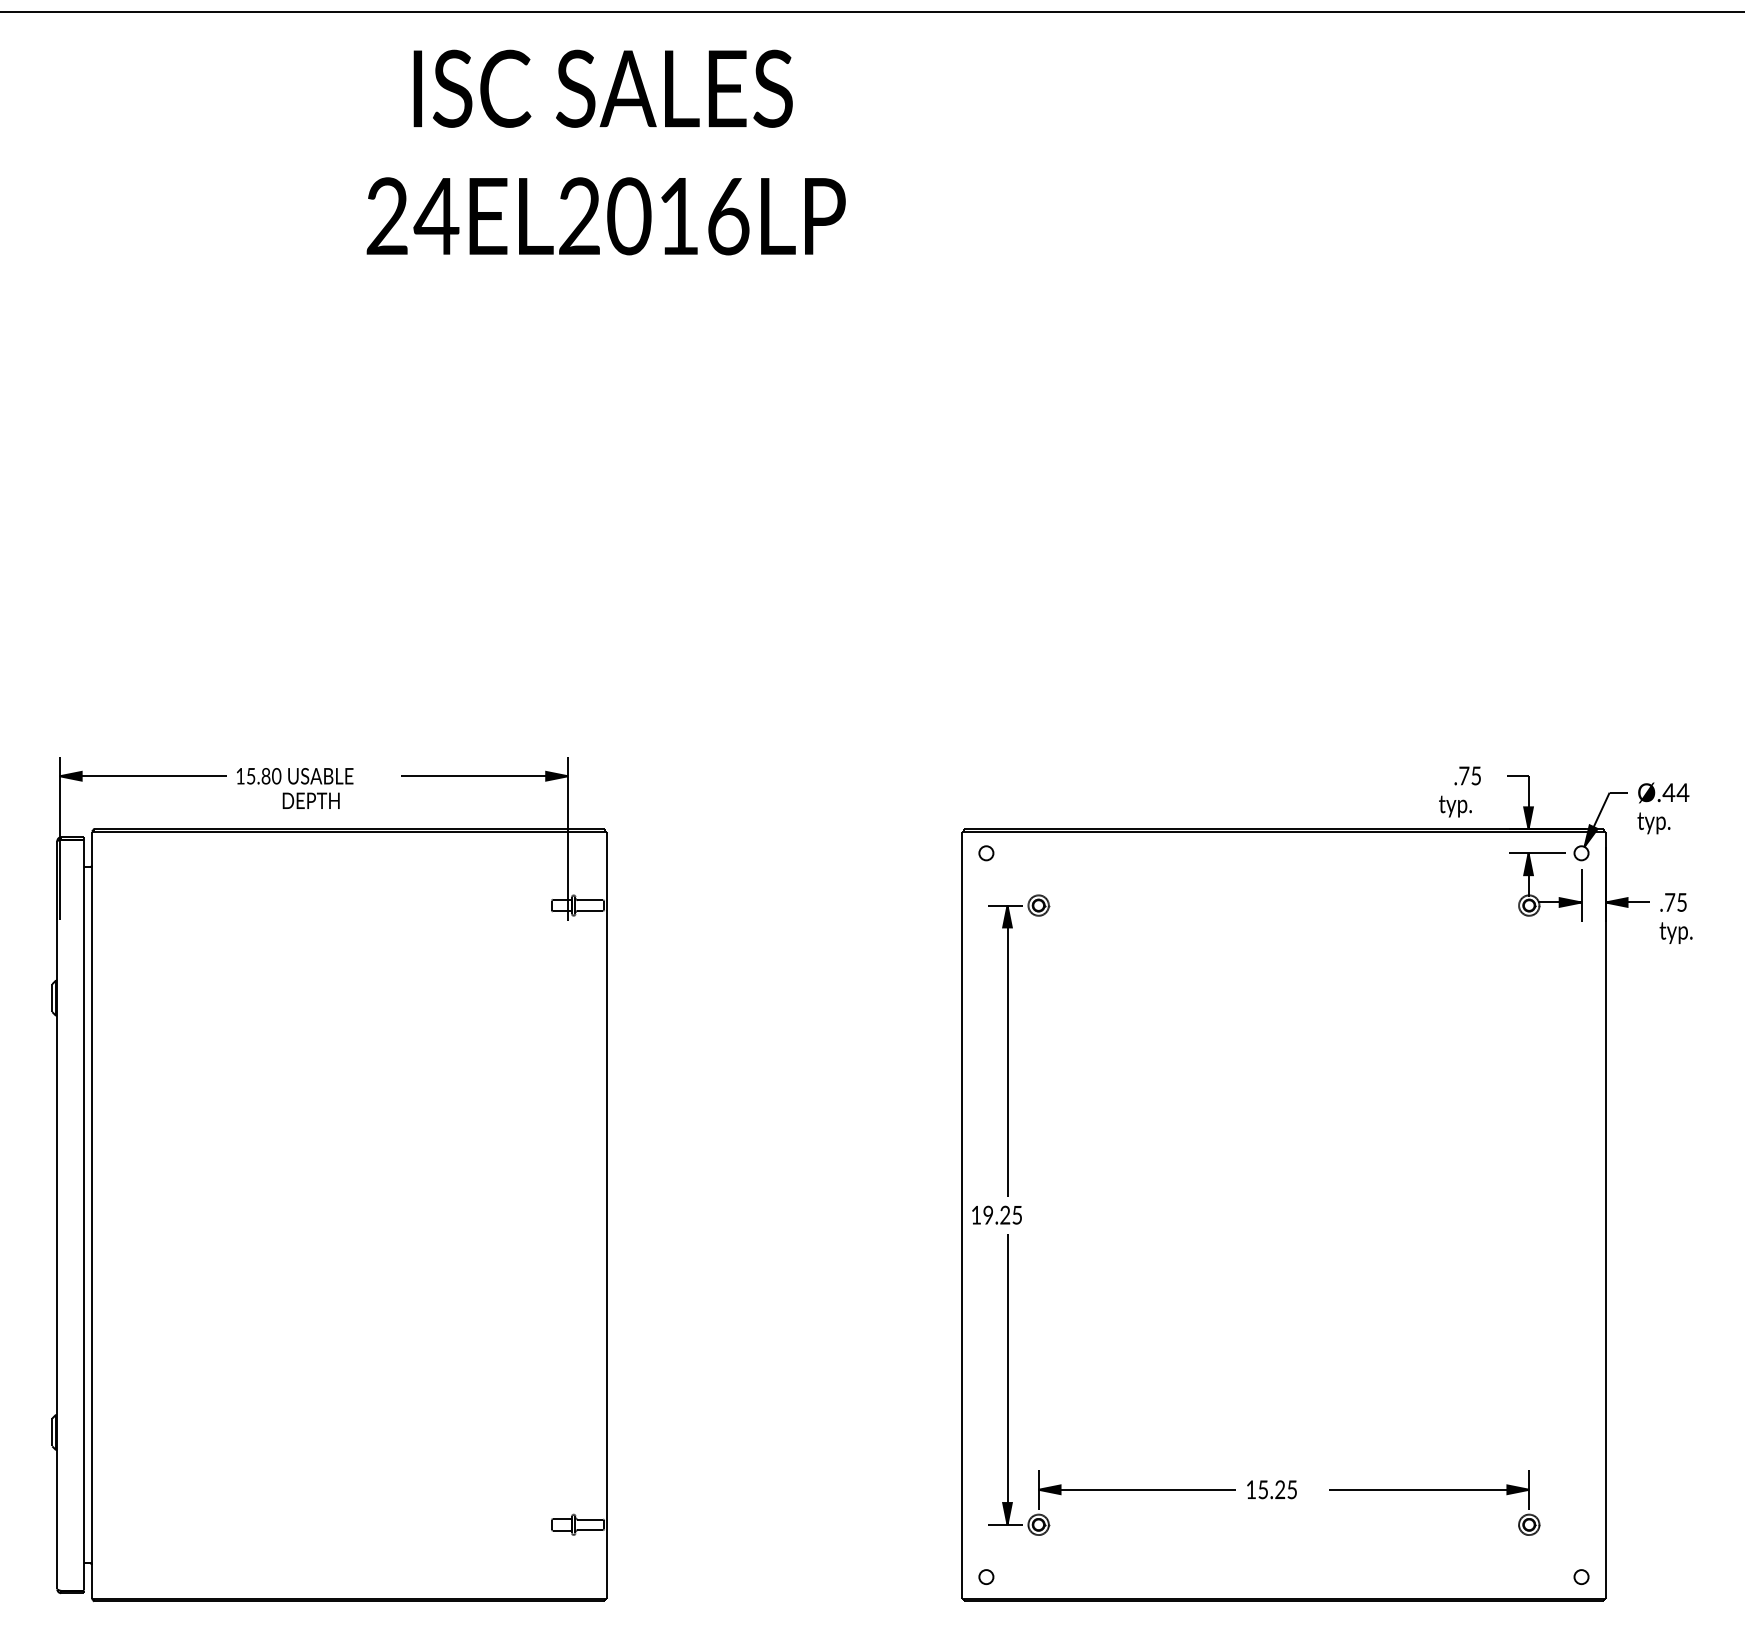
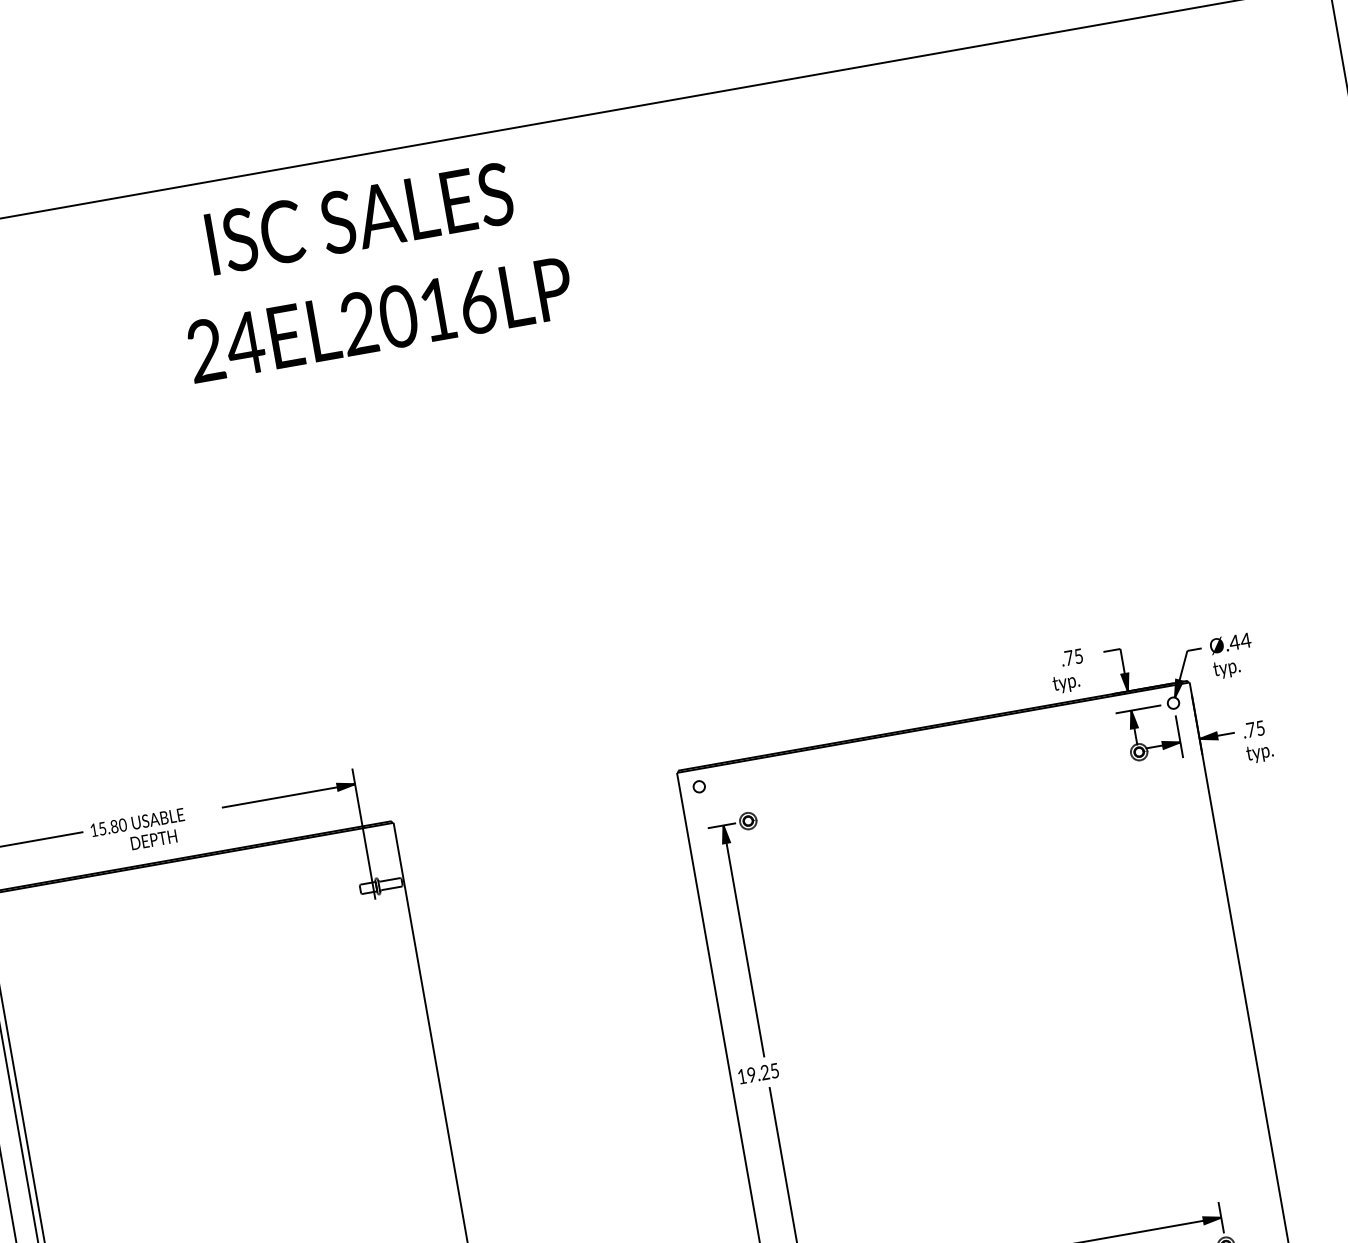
text: (605, 152) -> (370, 268), moved

